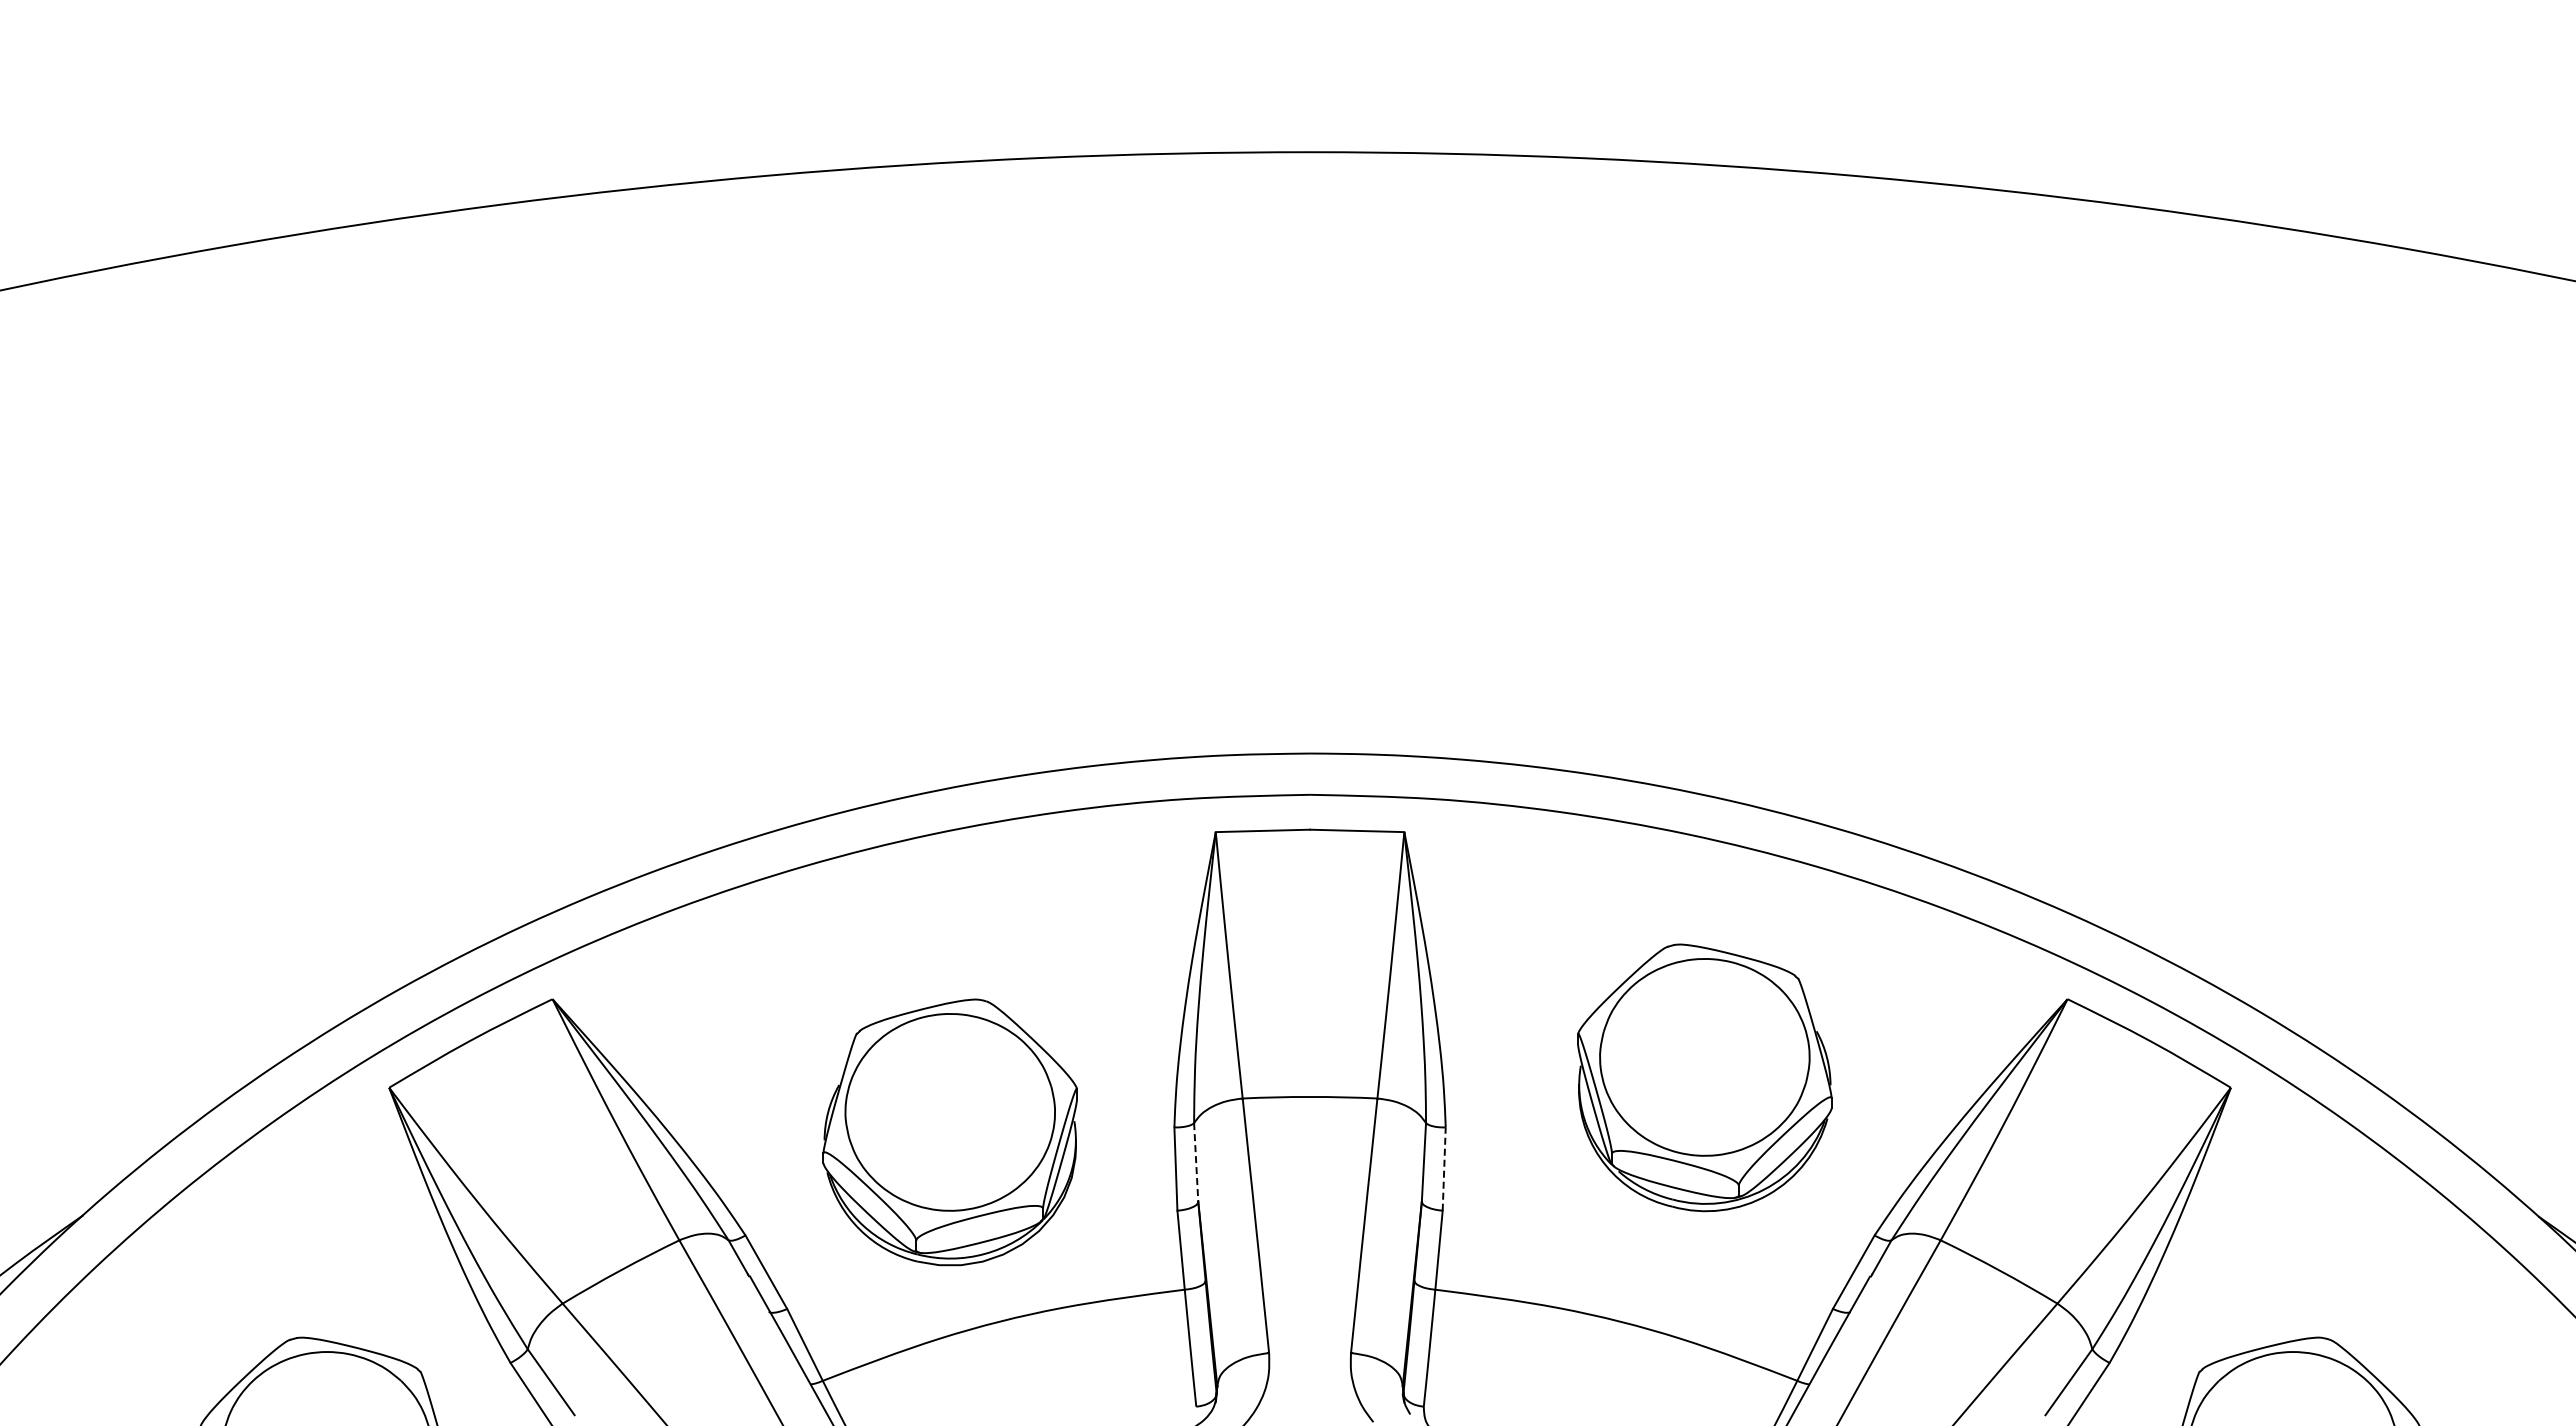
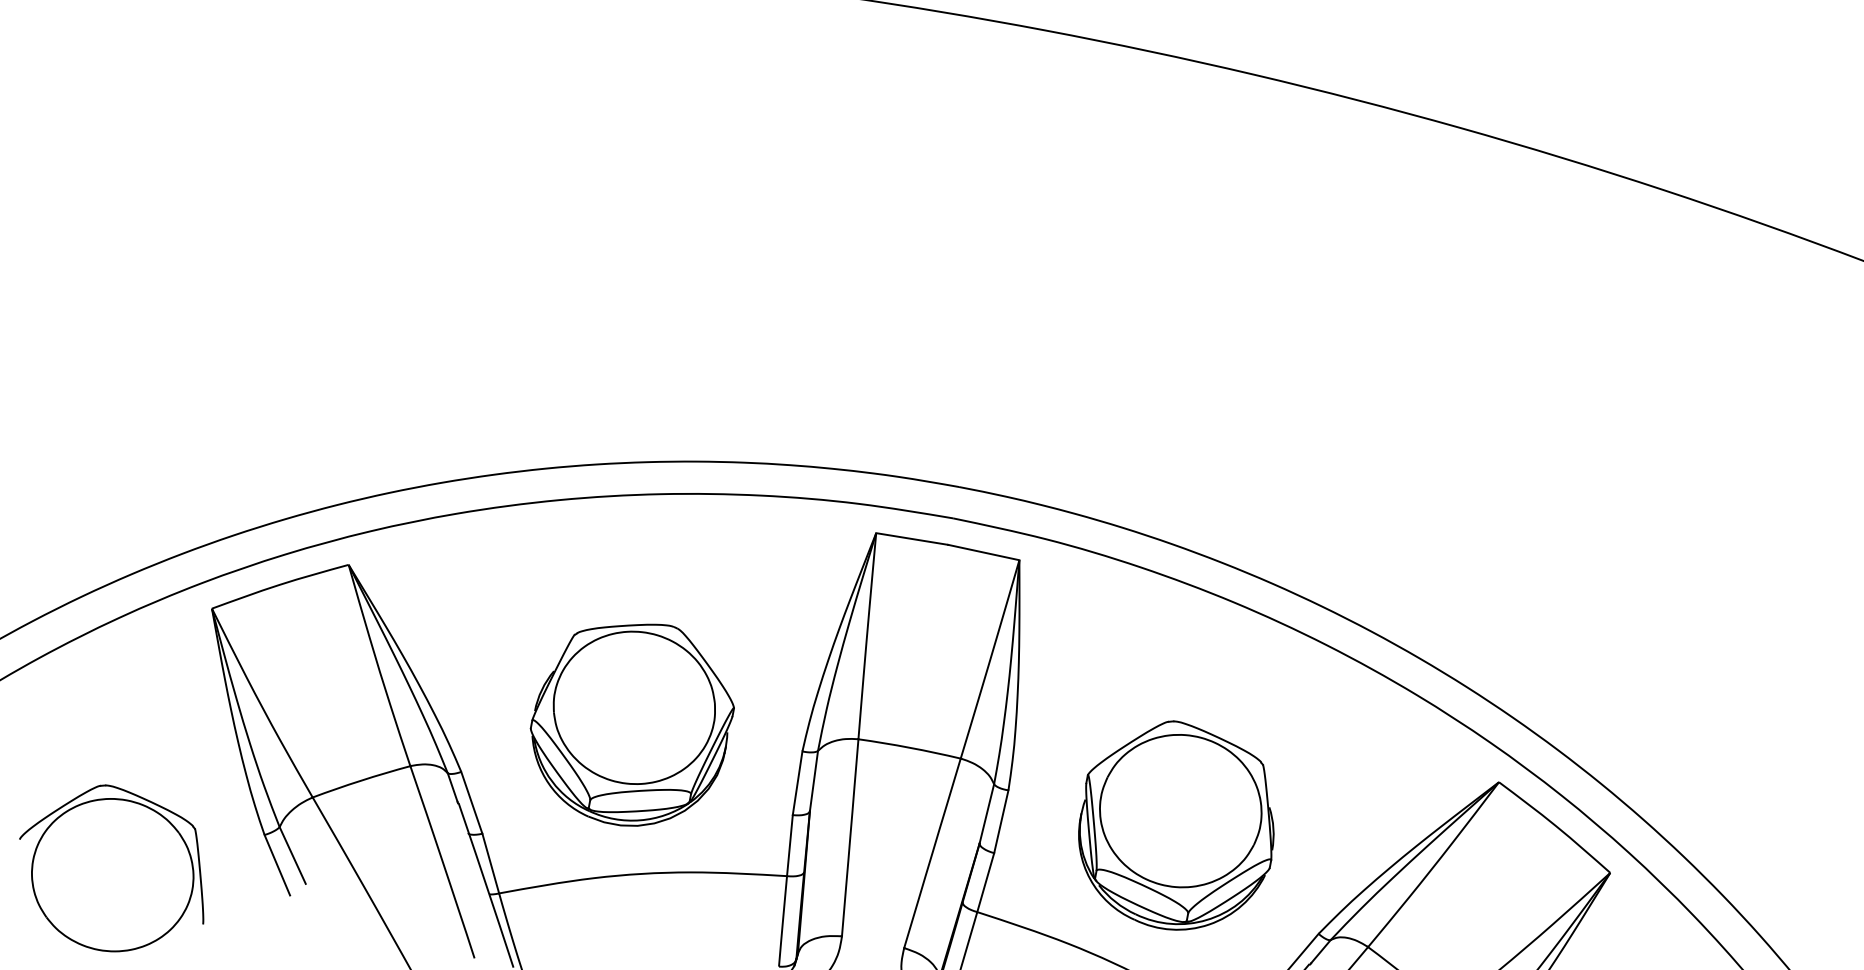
part: (1704, 1077) -> (1177, 826), moved
line: (1196, 1162) -> (814, 781), dashed -> solid
line: (1444, 1169) -> (1001, 822), dashed -> solid

